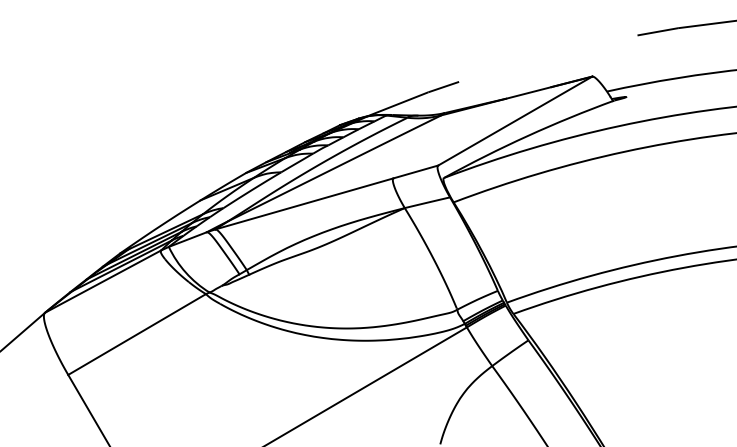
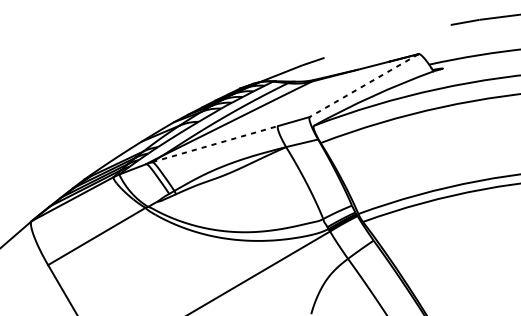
line: (515, 121) -> (364, 85), solid -> dashed
line: (304, 203) -> (215, 143), solid -> dashed

